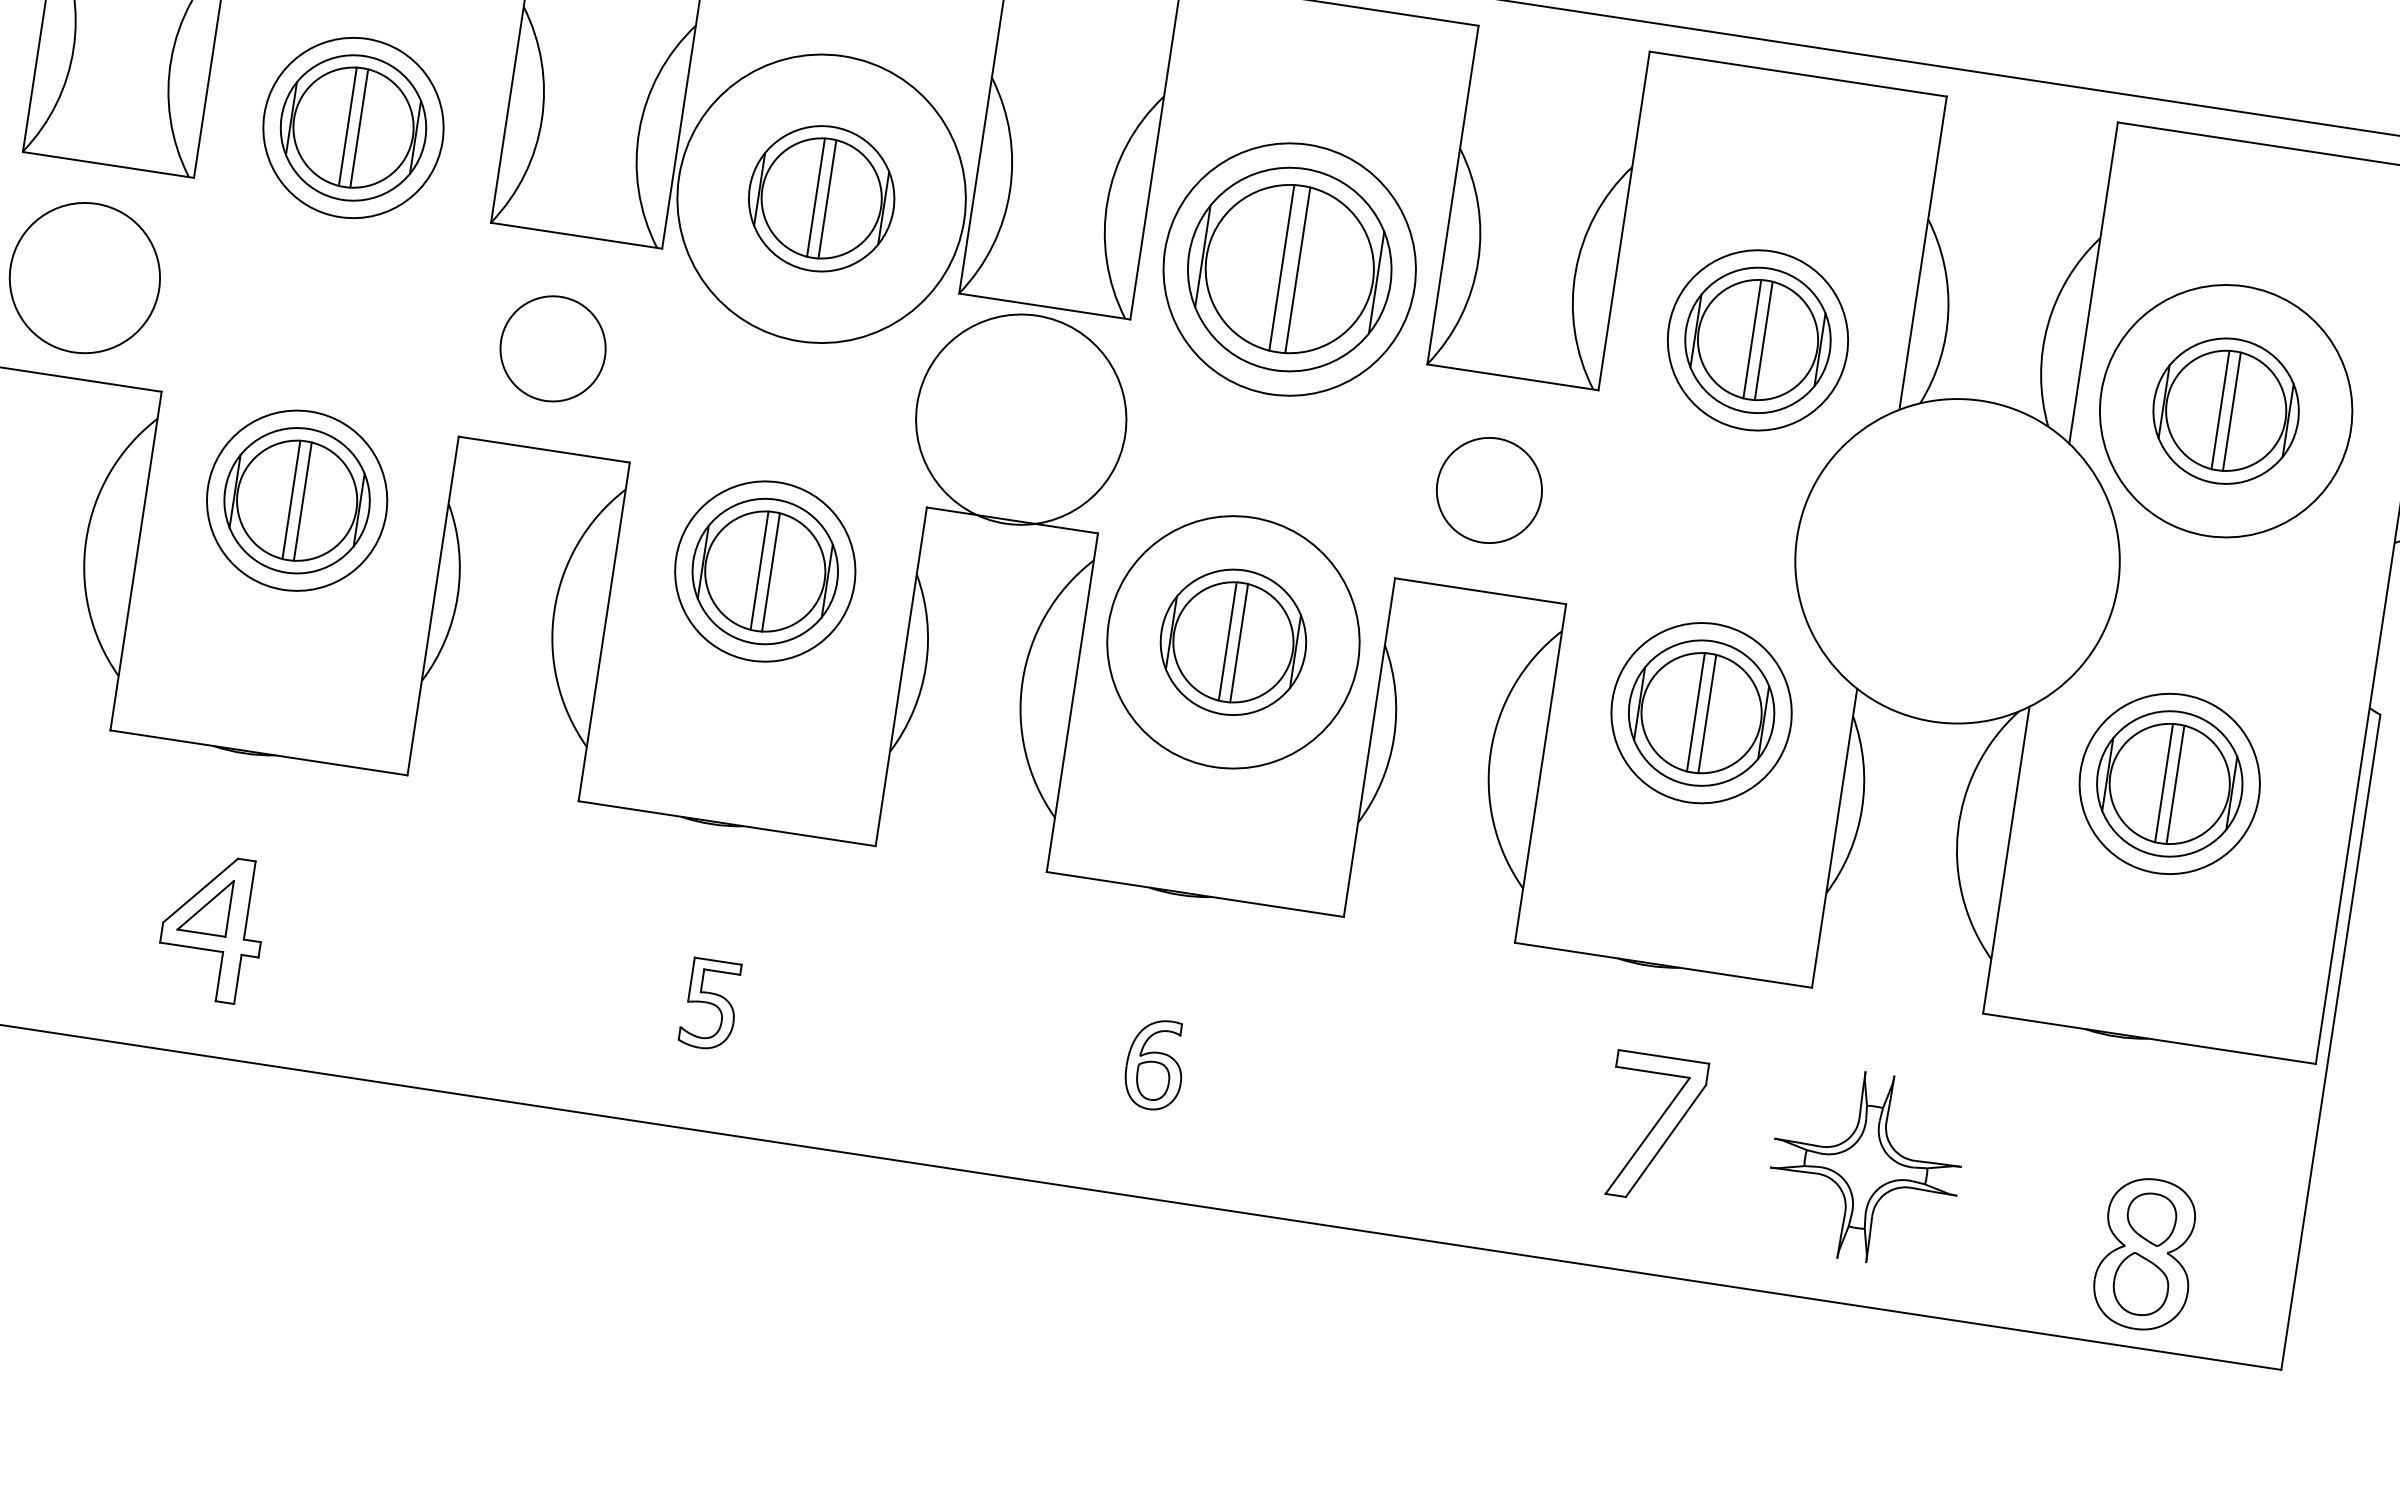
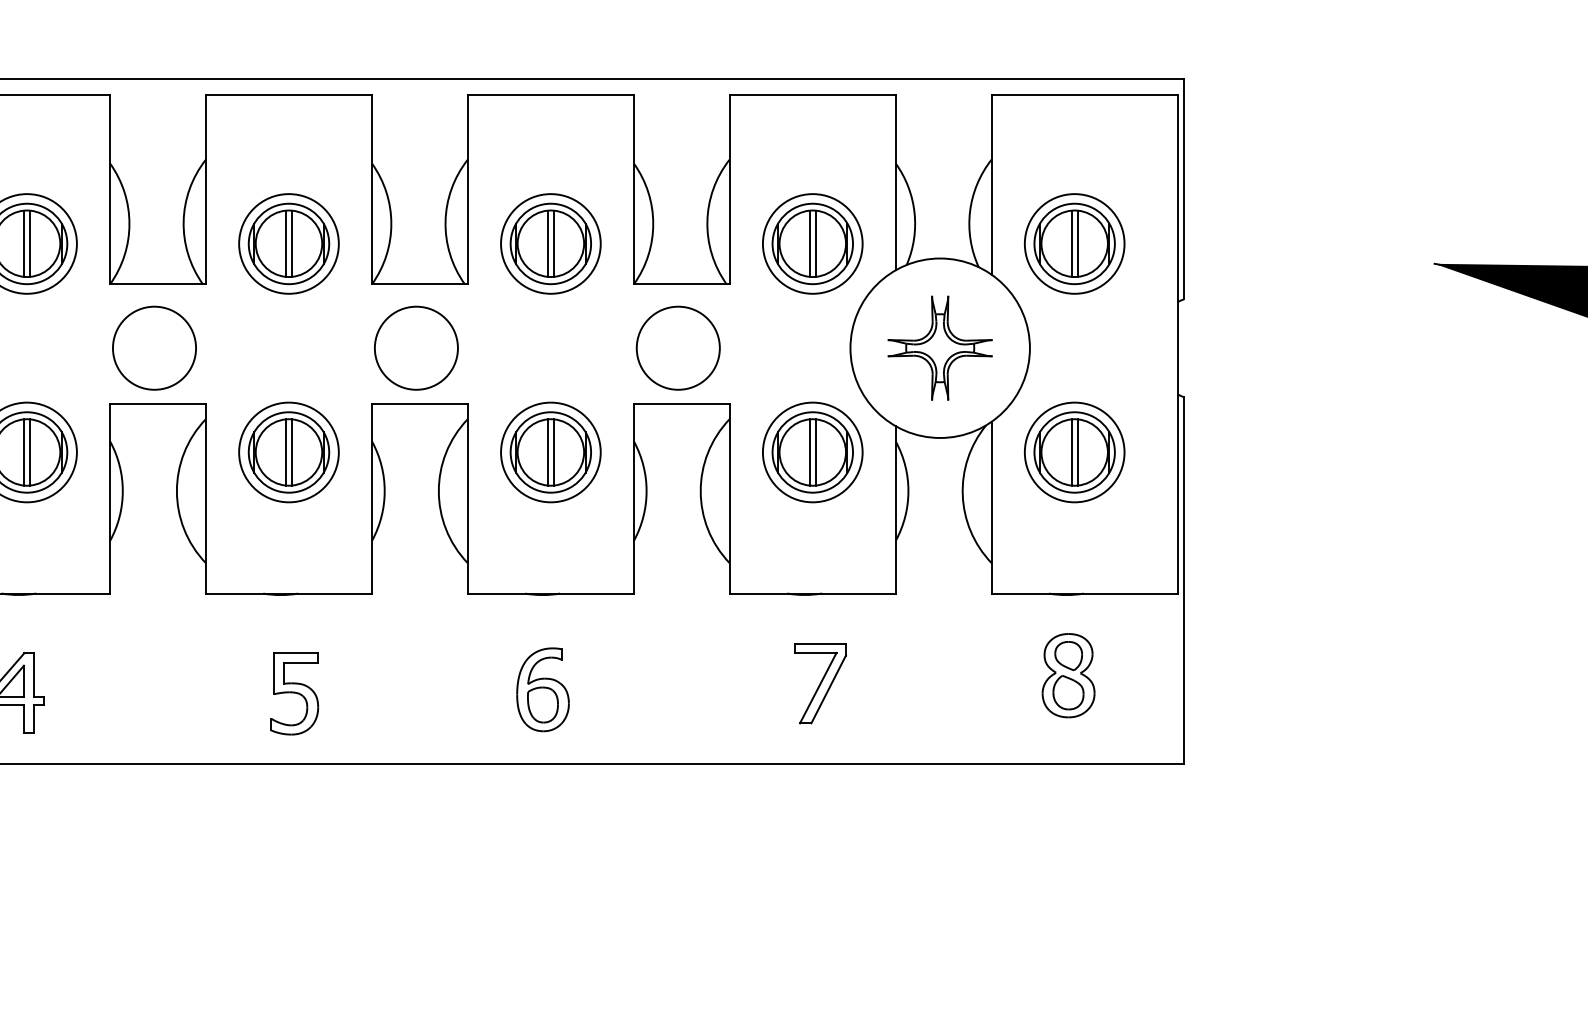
circle: (820, 197) -> (288, 243), size x0.62
part: (1289, 268) -> (550, 243), size x0.71
circle: (553, 347) -> (154, 347), size x1.43
circle: (2225, 410) -> (1074, 243), size x0.71
circle: (1019, 418) -> (415, 347), size x0.71
circle: (1488, 488) -> (677, 347), size x1.43
circle: (1232, 642) -> (550, 452), size x0.71
part: (709, 1003) -> (294, 693), size x1.67
part: (1154, 1063) -> (542, 689), size x1.67
part: (1864, 1165) -> (939, 347), moved
part: (2145, 1253) -> (1068, 675), moved

